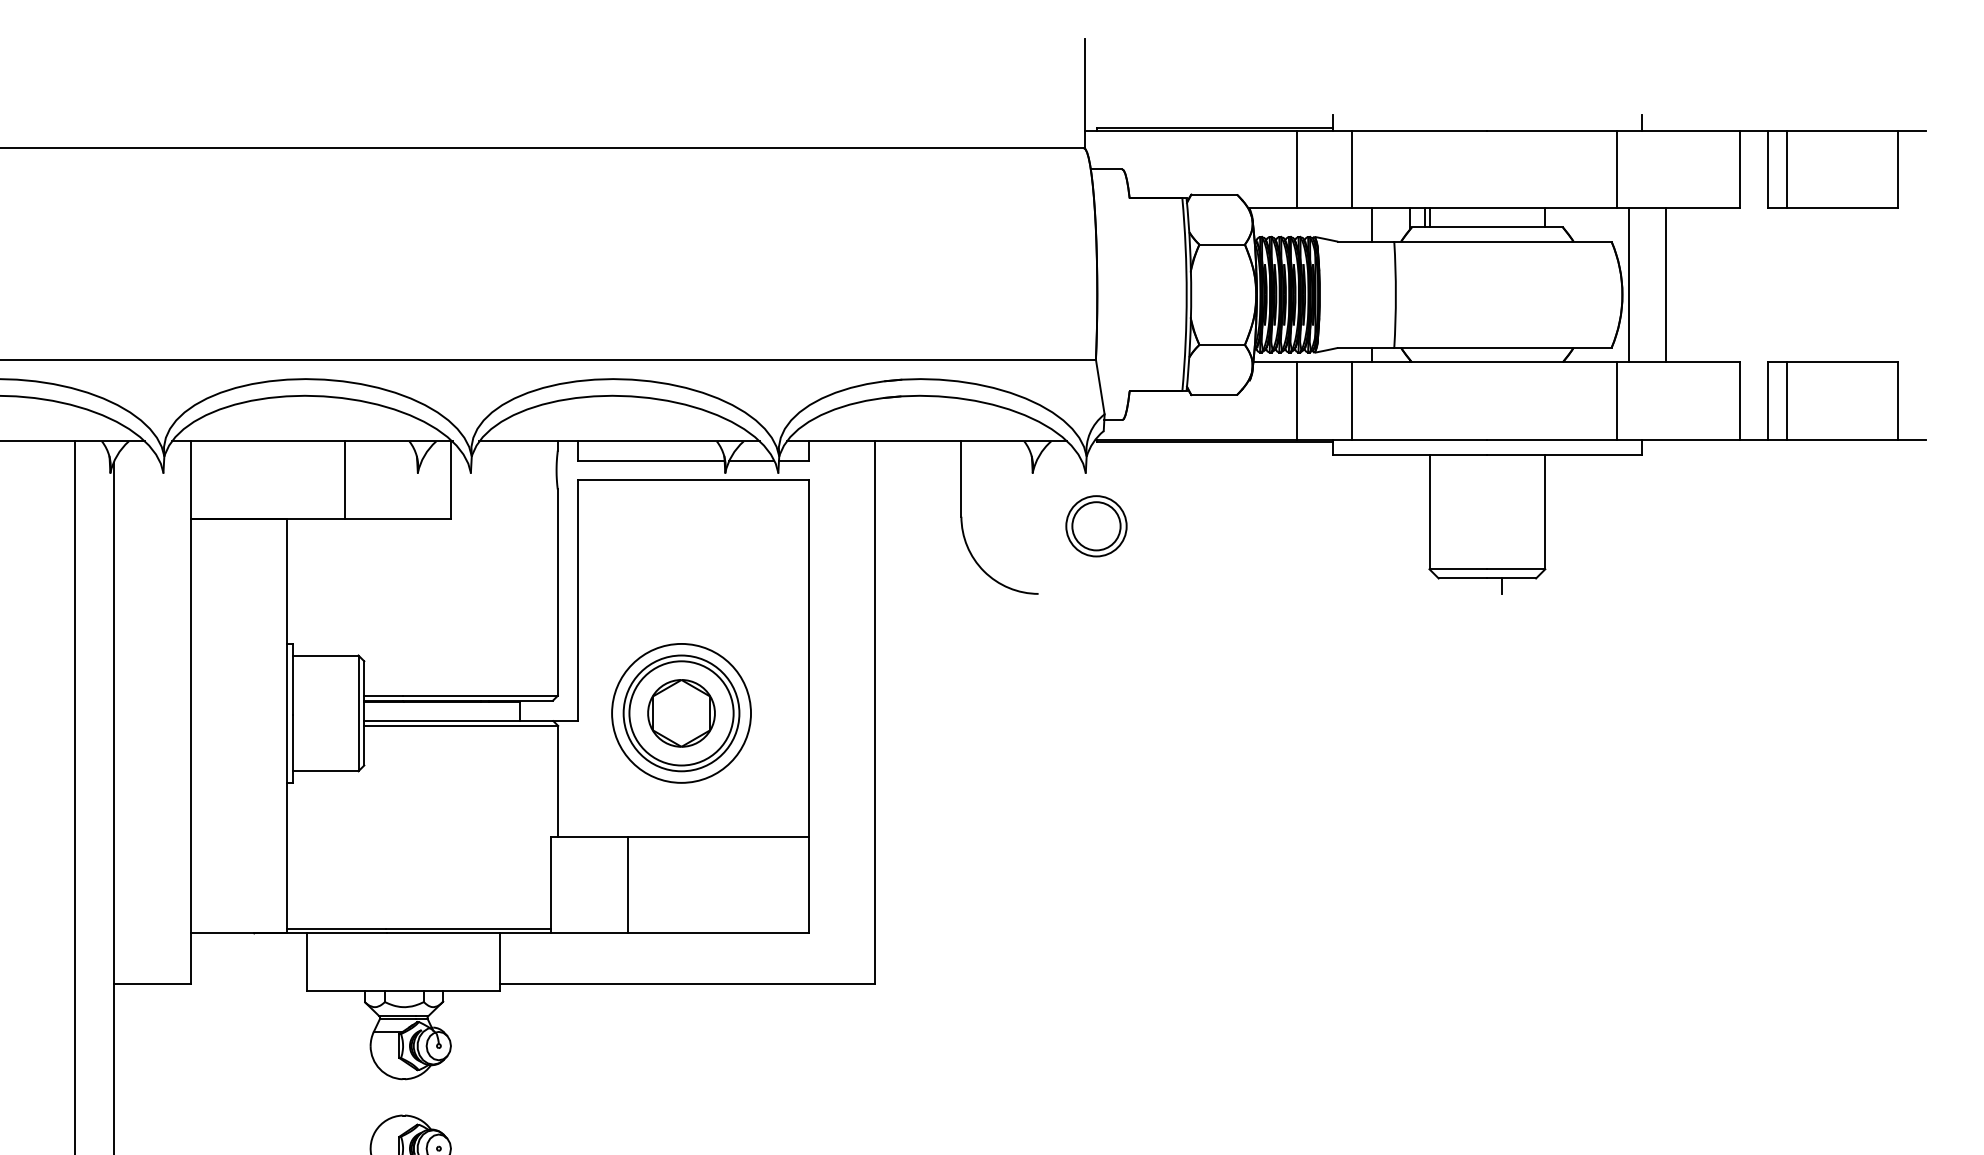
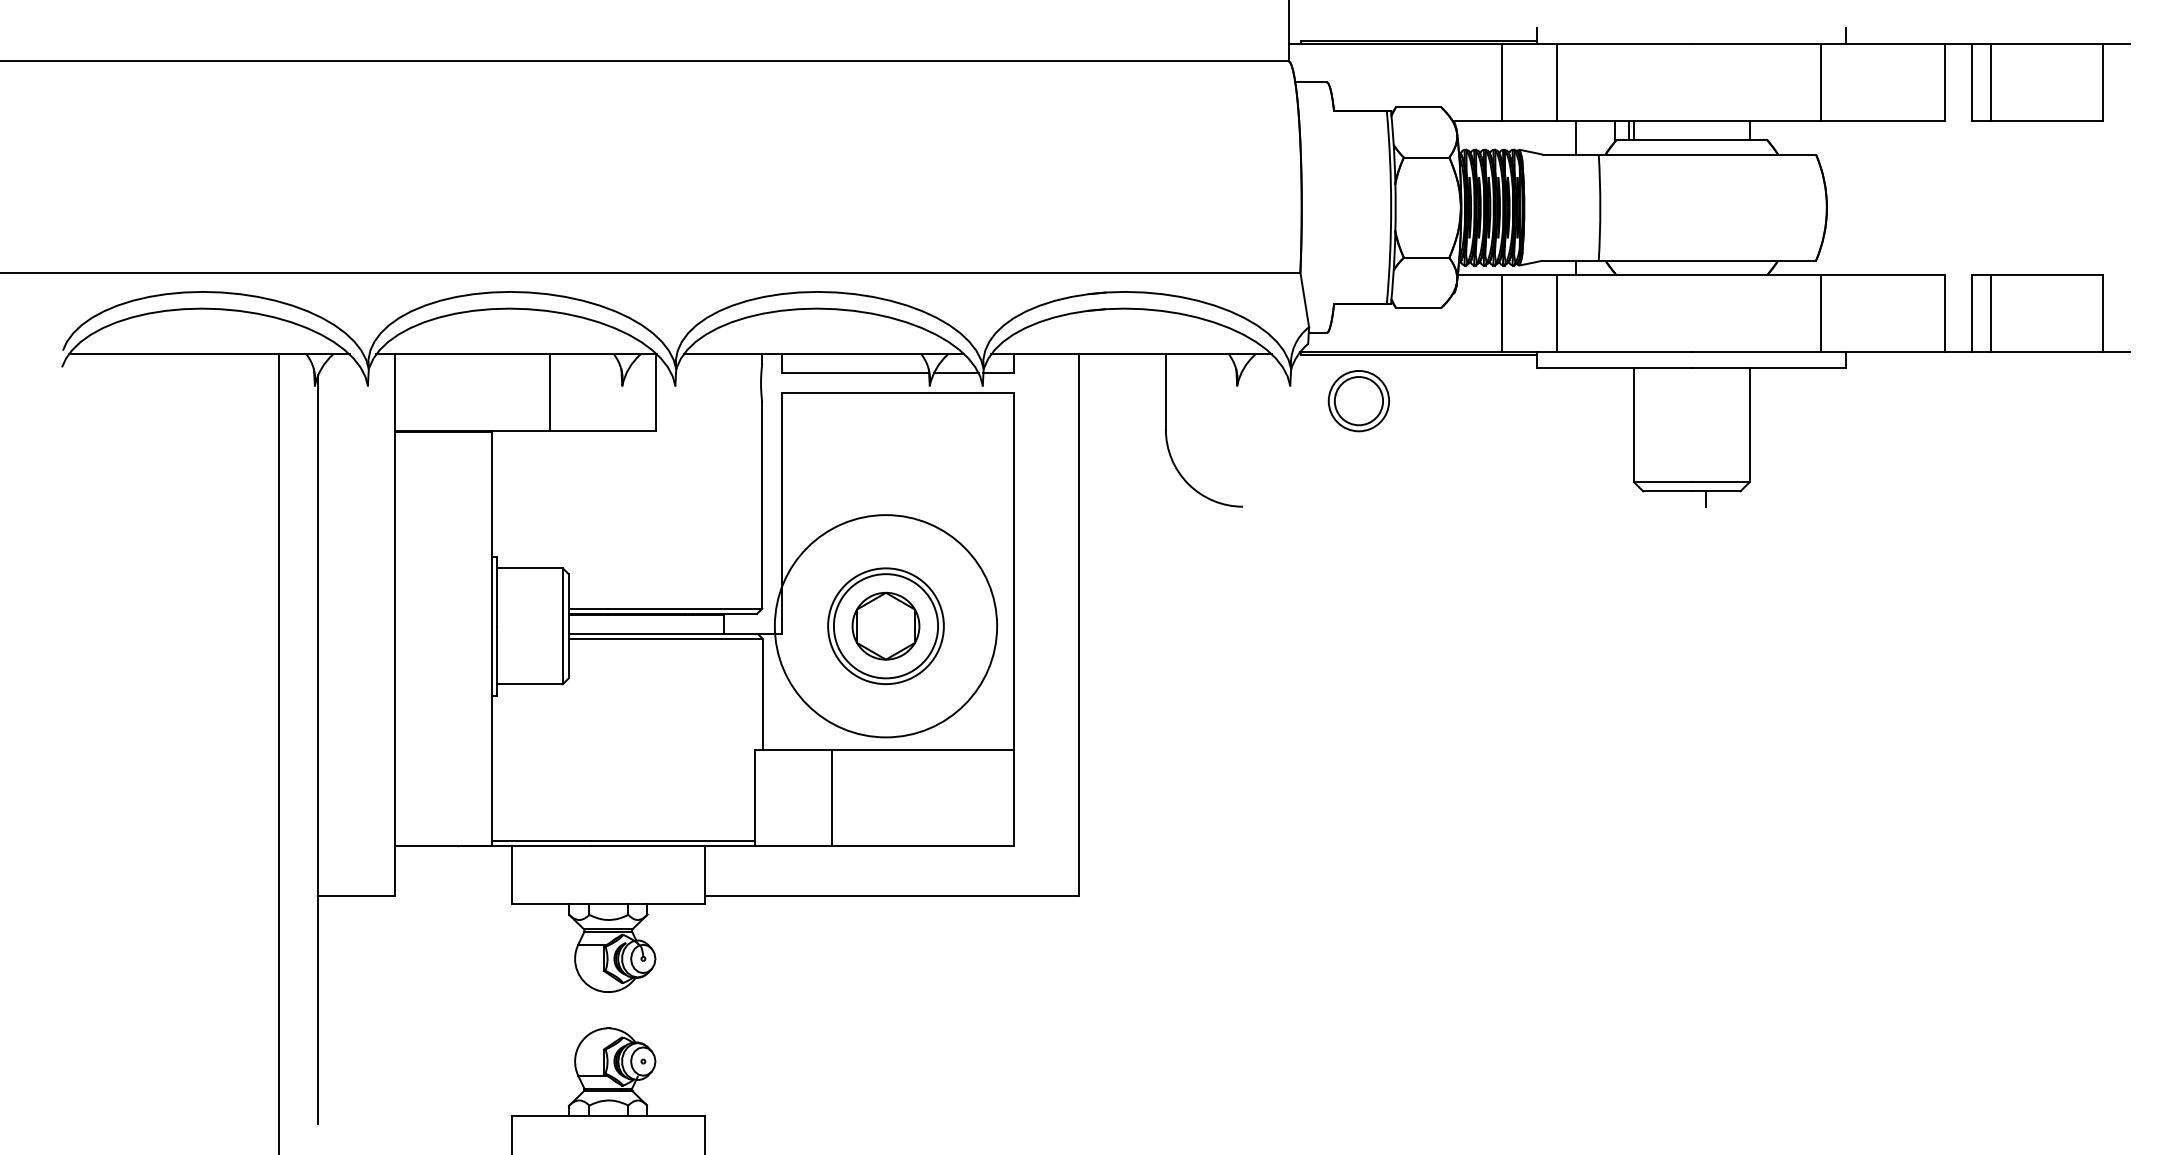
line: (1629, 284) -> (1833, 197), removed
line: (1666, 284) -> (1870, 197), removed
part: (1096, 526) -> (1358, 401), moved
circle: (681, 712) -> (885, 625), size x1.6

